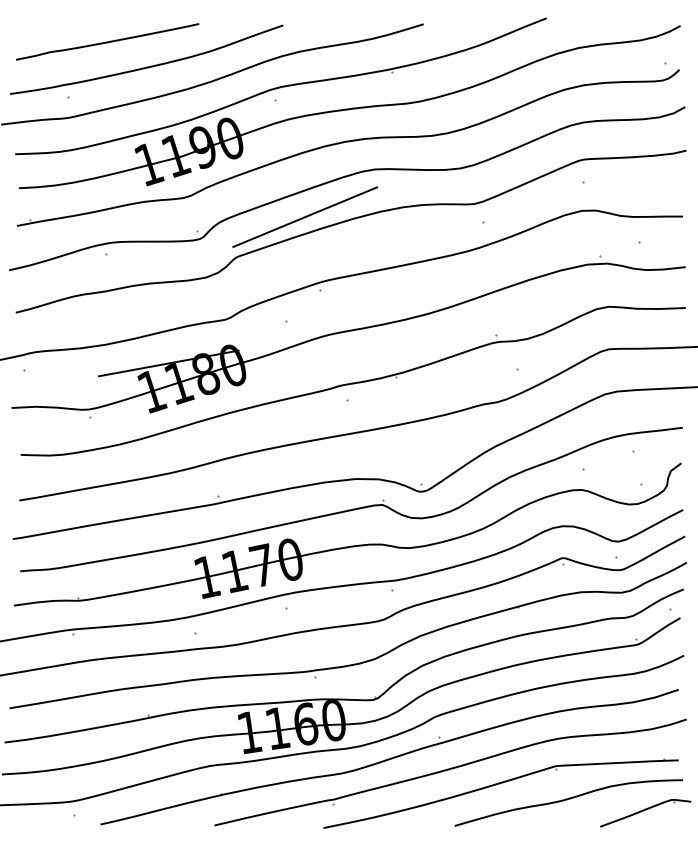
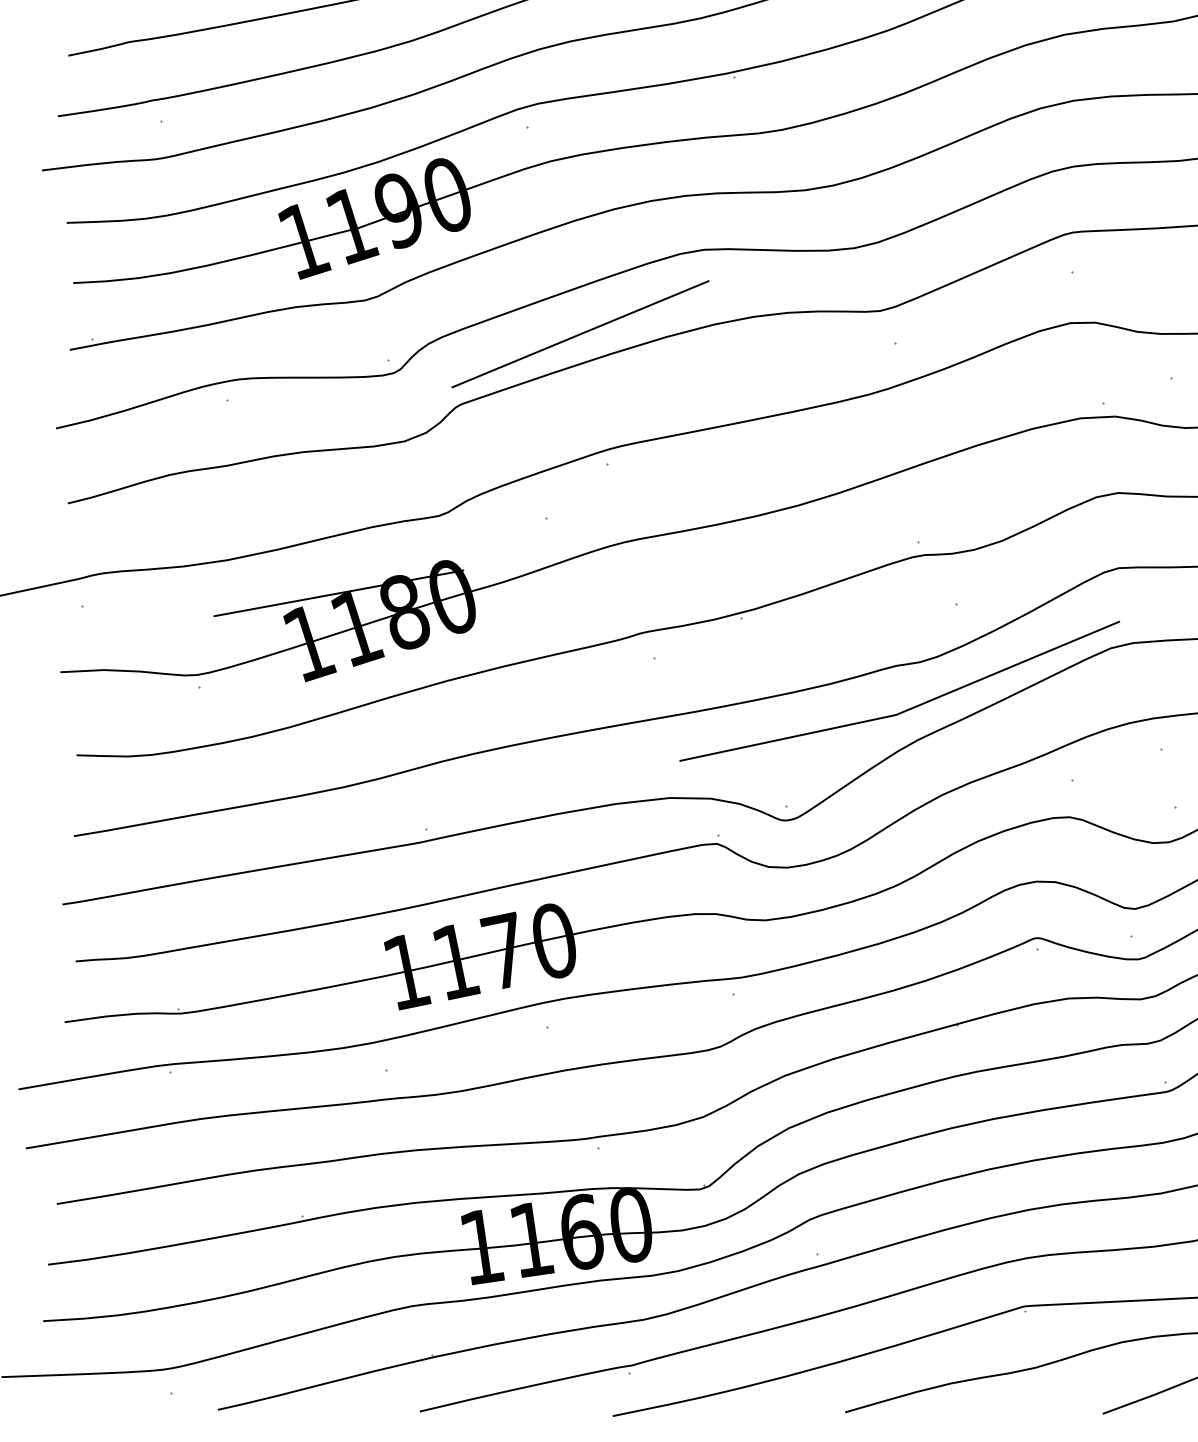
line: (489, 428) -> (906, 708), added

